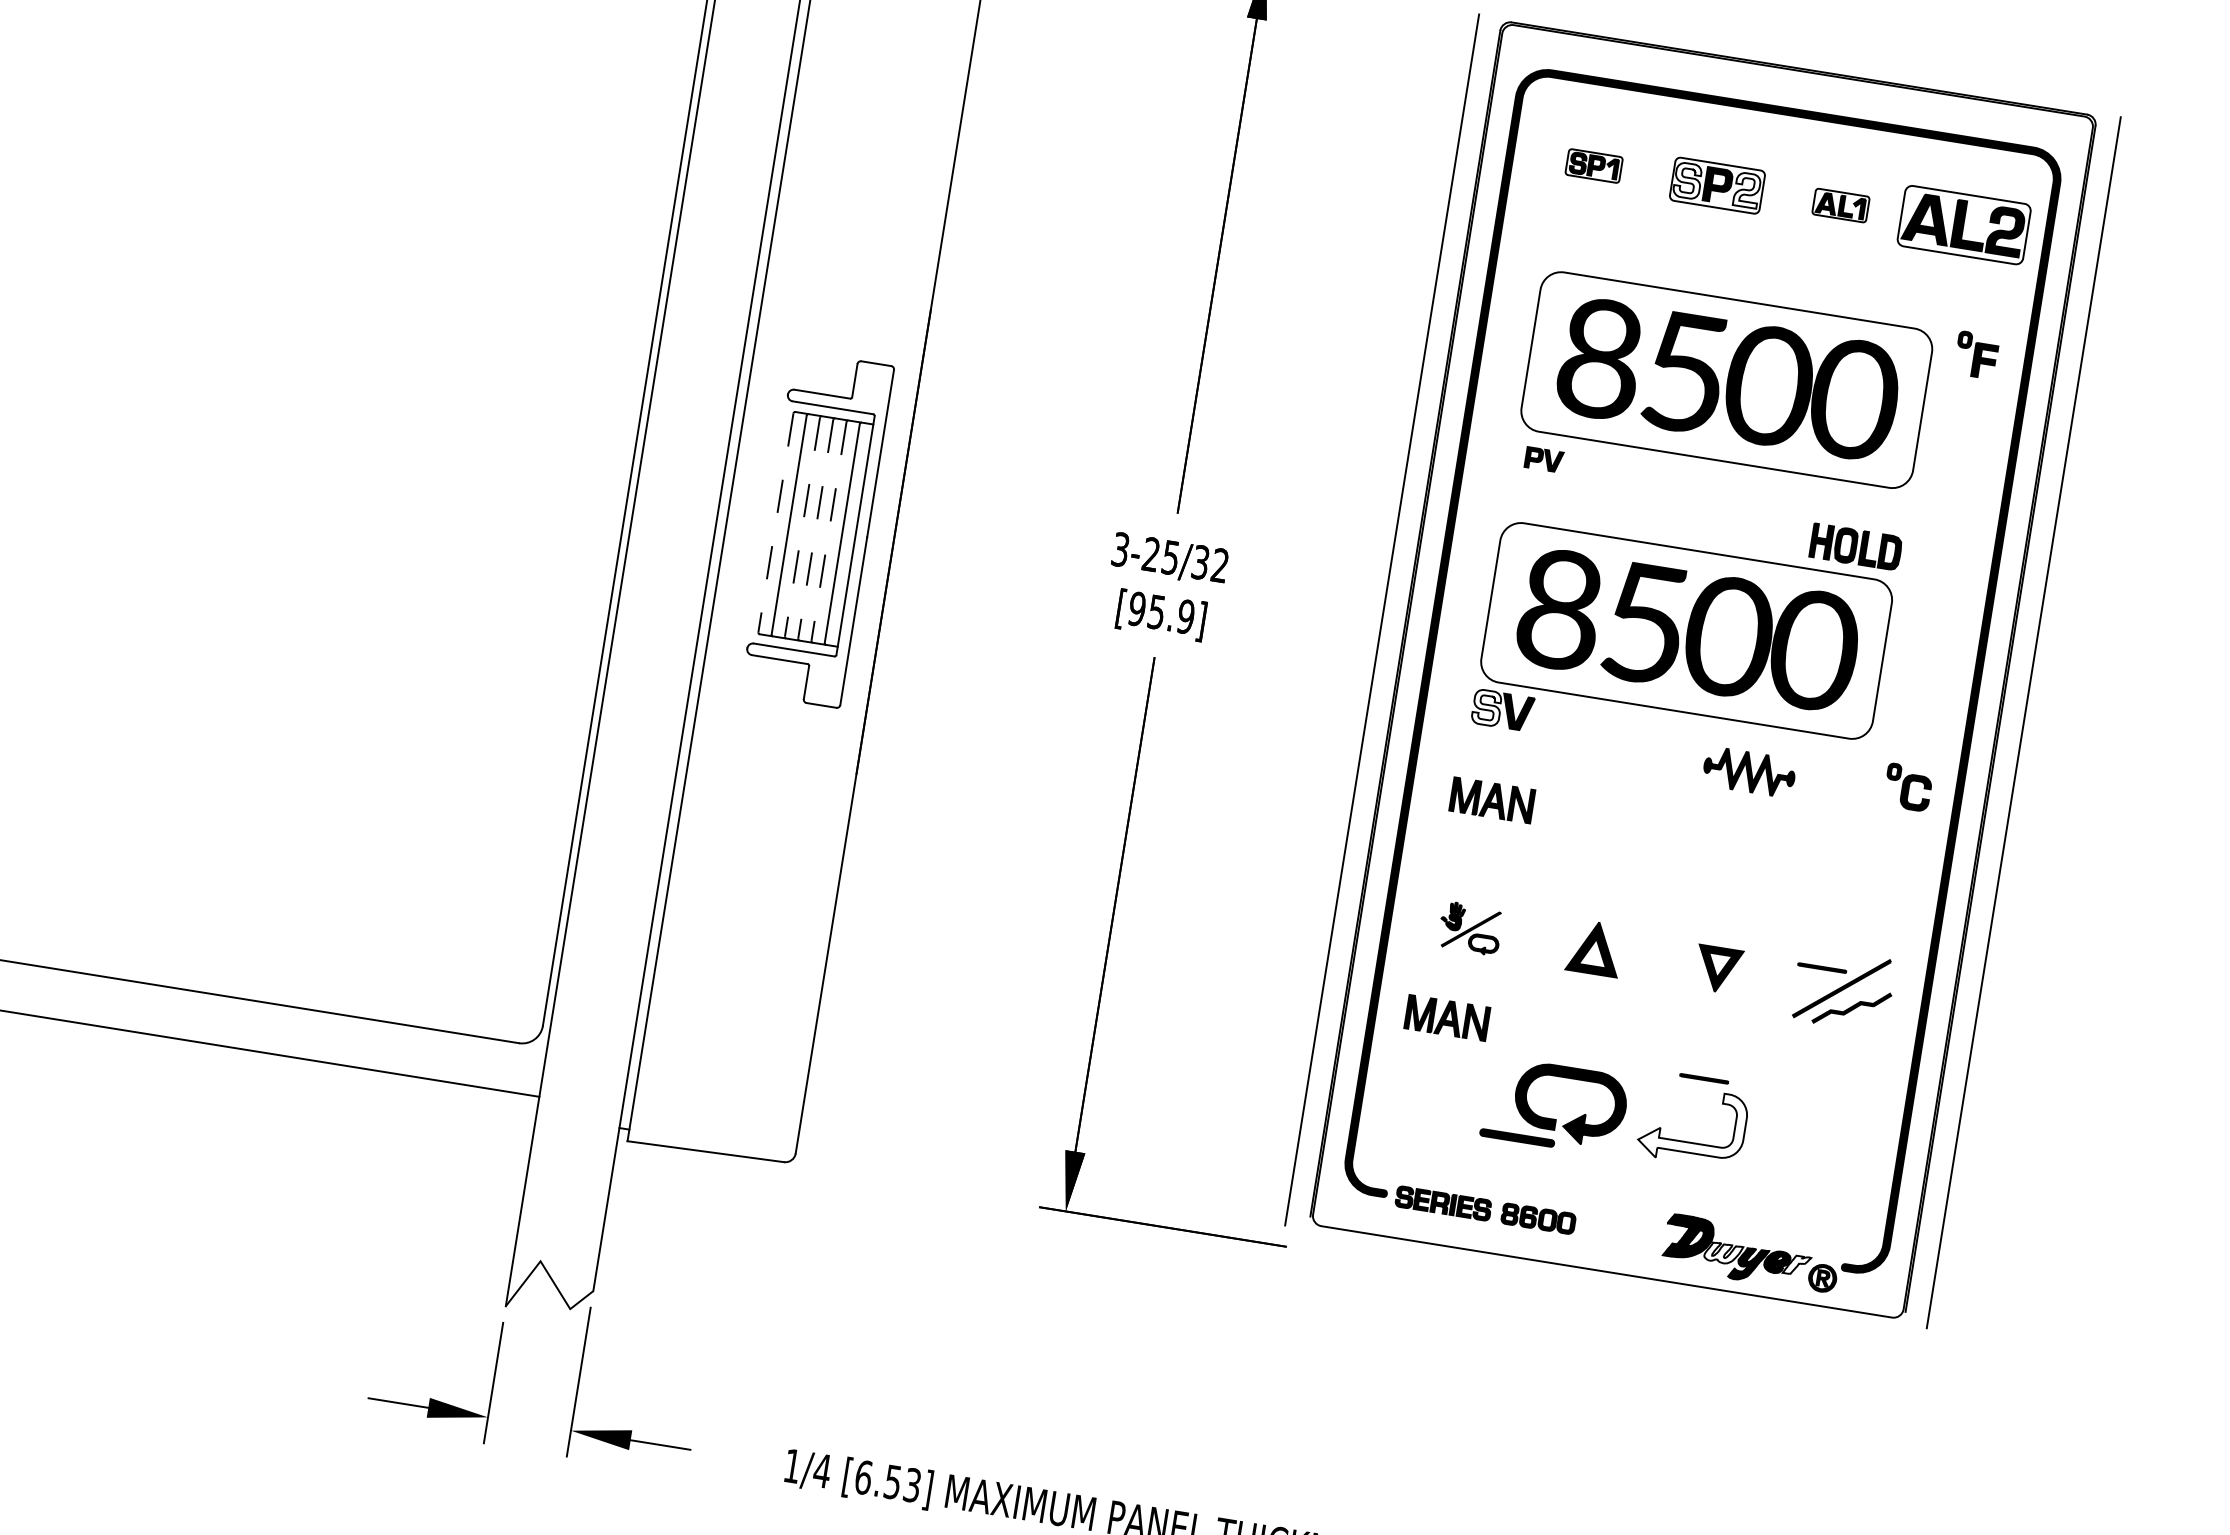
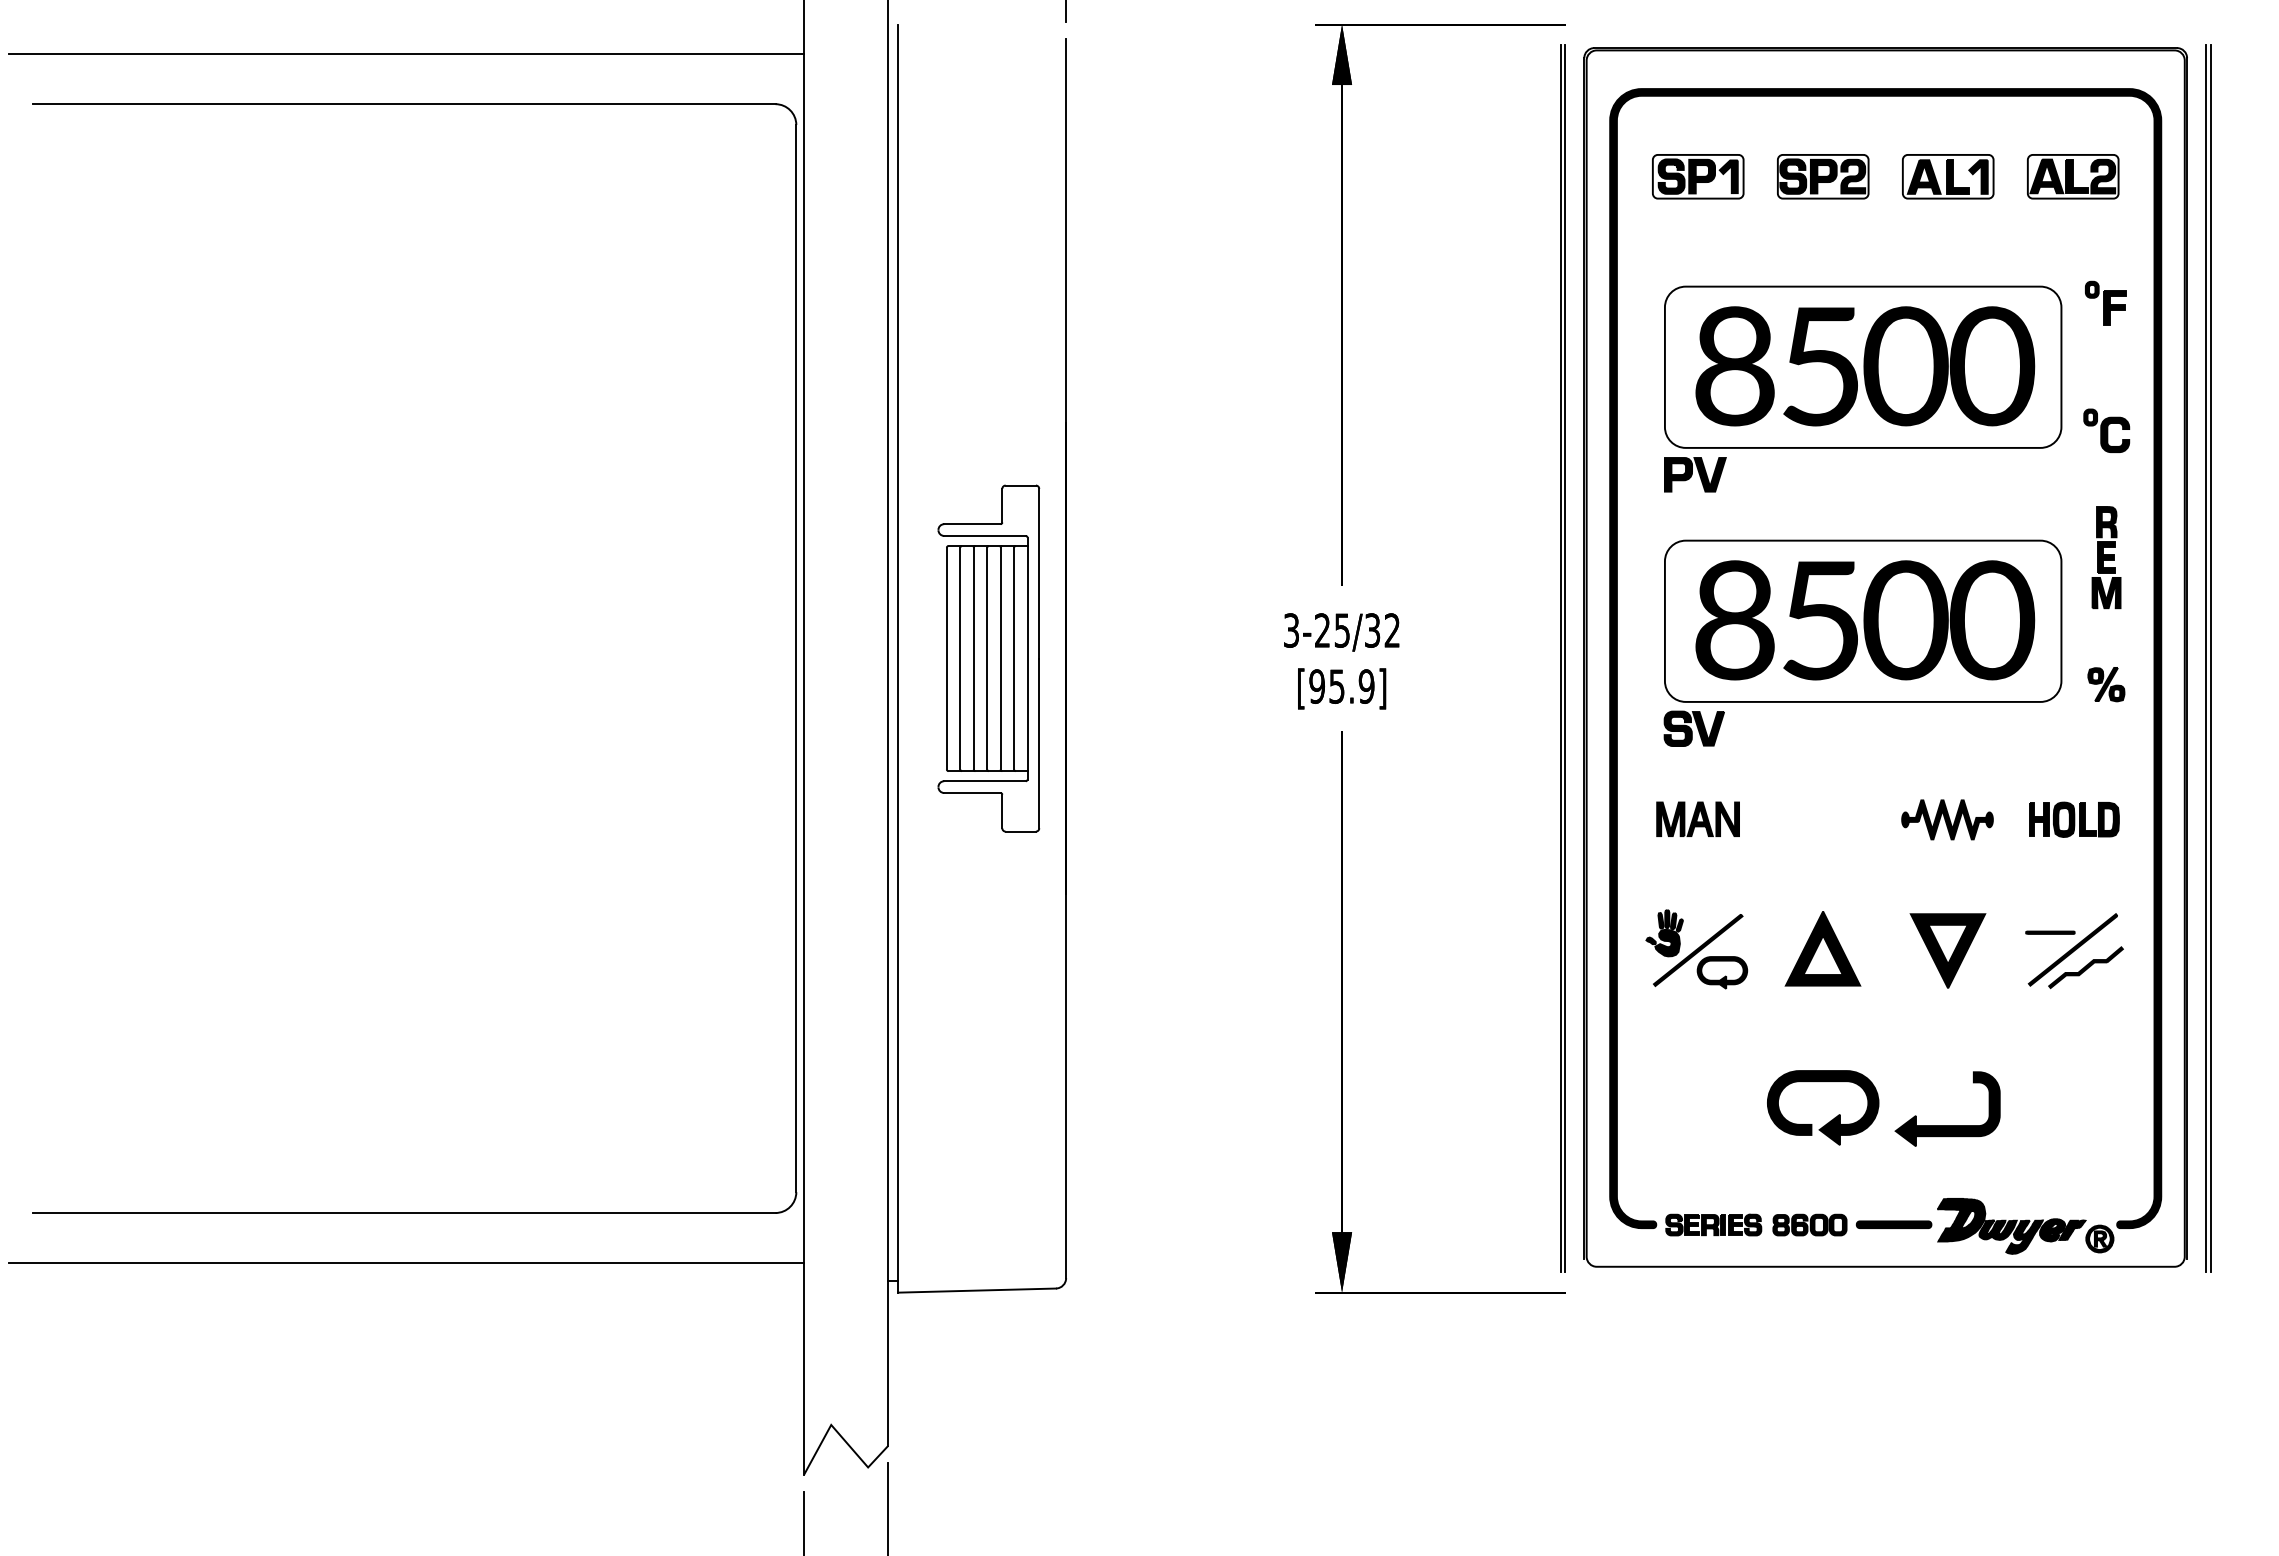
part: (1594, 165) -> (1698, 176), size x1.67
fill: (1688, 180) -> (1793, 176), added
fill: (1747, 190) -> (1853, 176), added
part: (1841, 205) -> (1948, 176), size x1.67
part: (1964, 225) -> (2073, 176), size x0.71
part: (1544, 459) -> (1695, 474), size x1.67
line: (775, 522) -> (946, 658), dashed -> solid
line: (802, 526) -> (973, 658), dashed -> solid
line: (816, 529) -> (987, 658), dashed -> solid
line: (828, 531) -> (1000, 658), dashed -> solid
part: (1856, 546) -> (2074, 819), moved
part: (1936, 606) -> (2106, 557), added
line: (1386, 620) -> (1565, 658), added
fill: (1486, 707) -> (1677, 728), added
line: (2019, 721) -> (2206, 658), added
part: (1916, 731) -> (2106, 684), added
part: (1749, 771) -> (1947, 819), moved
part: (1908, 787) -> (2106, 430), moved
part: (1470, 928) -> (1696, 949), size x1.67
part: (1594, 947) -> (1822, 948), size x1.43
part: (1717, 969) -> (1947, 950), size x1.67
part: (1446, 1017) -> (1687, 1040), removed
line: (1704, 1078) -> (1951, 1060), removed
fill: (1692, 1126) -> (1947, 1109), added
part: (1516, 1137) -> (1893, 1224), moved
fill: (1723, 1252) -> (1997, 1229), added
fill: (1797, 1264) -> (2072, 1229), added

